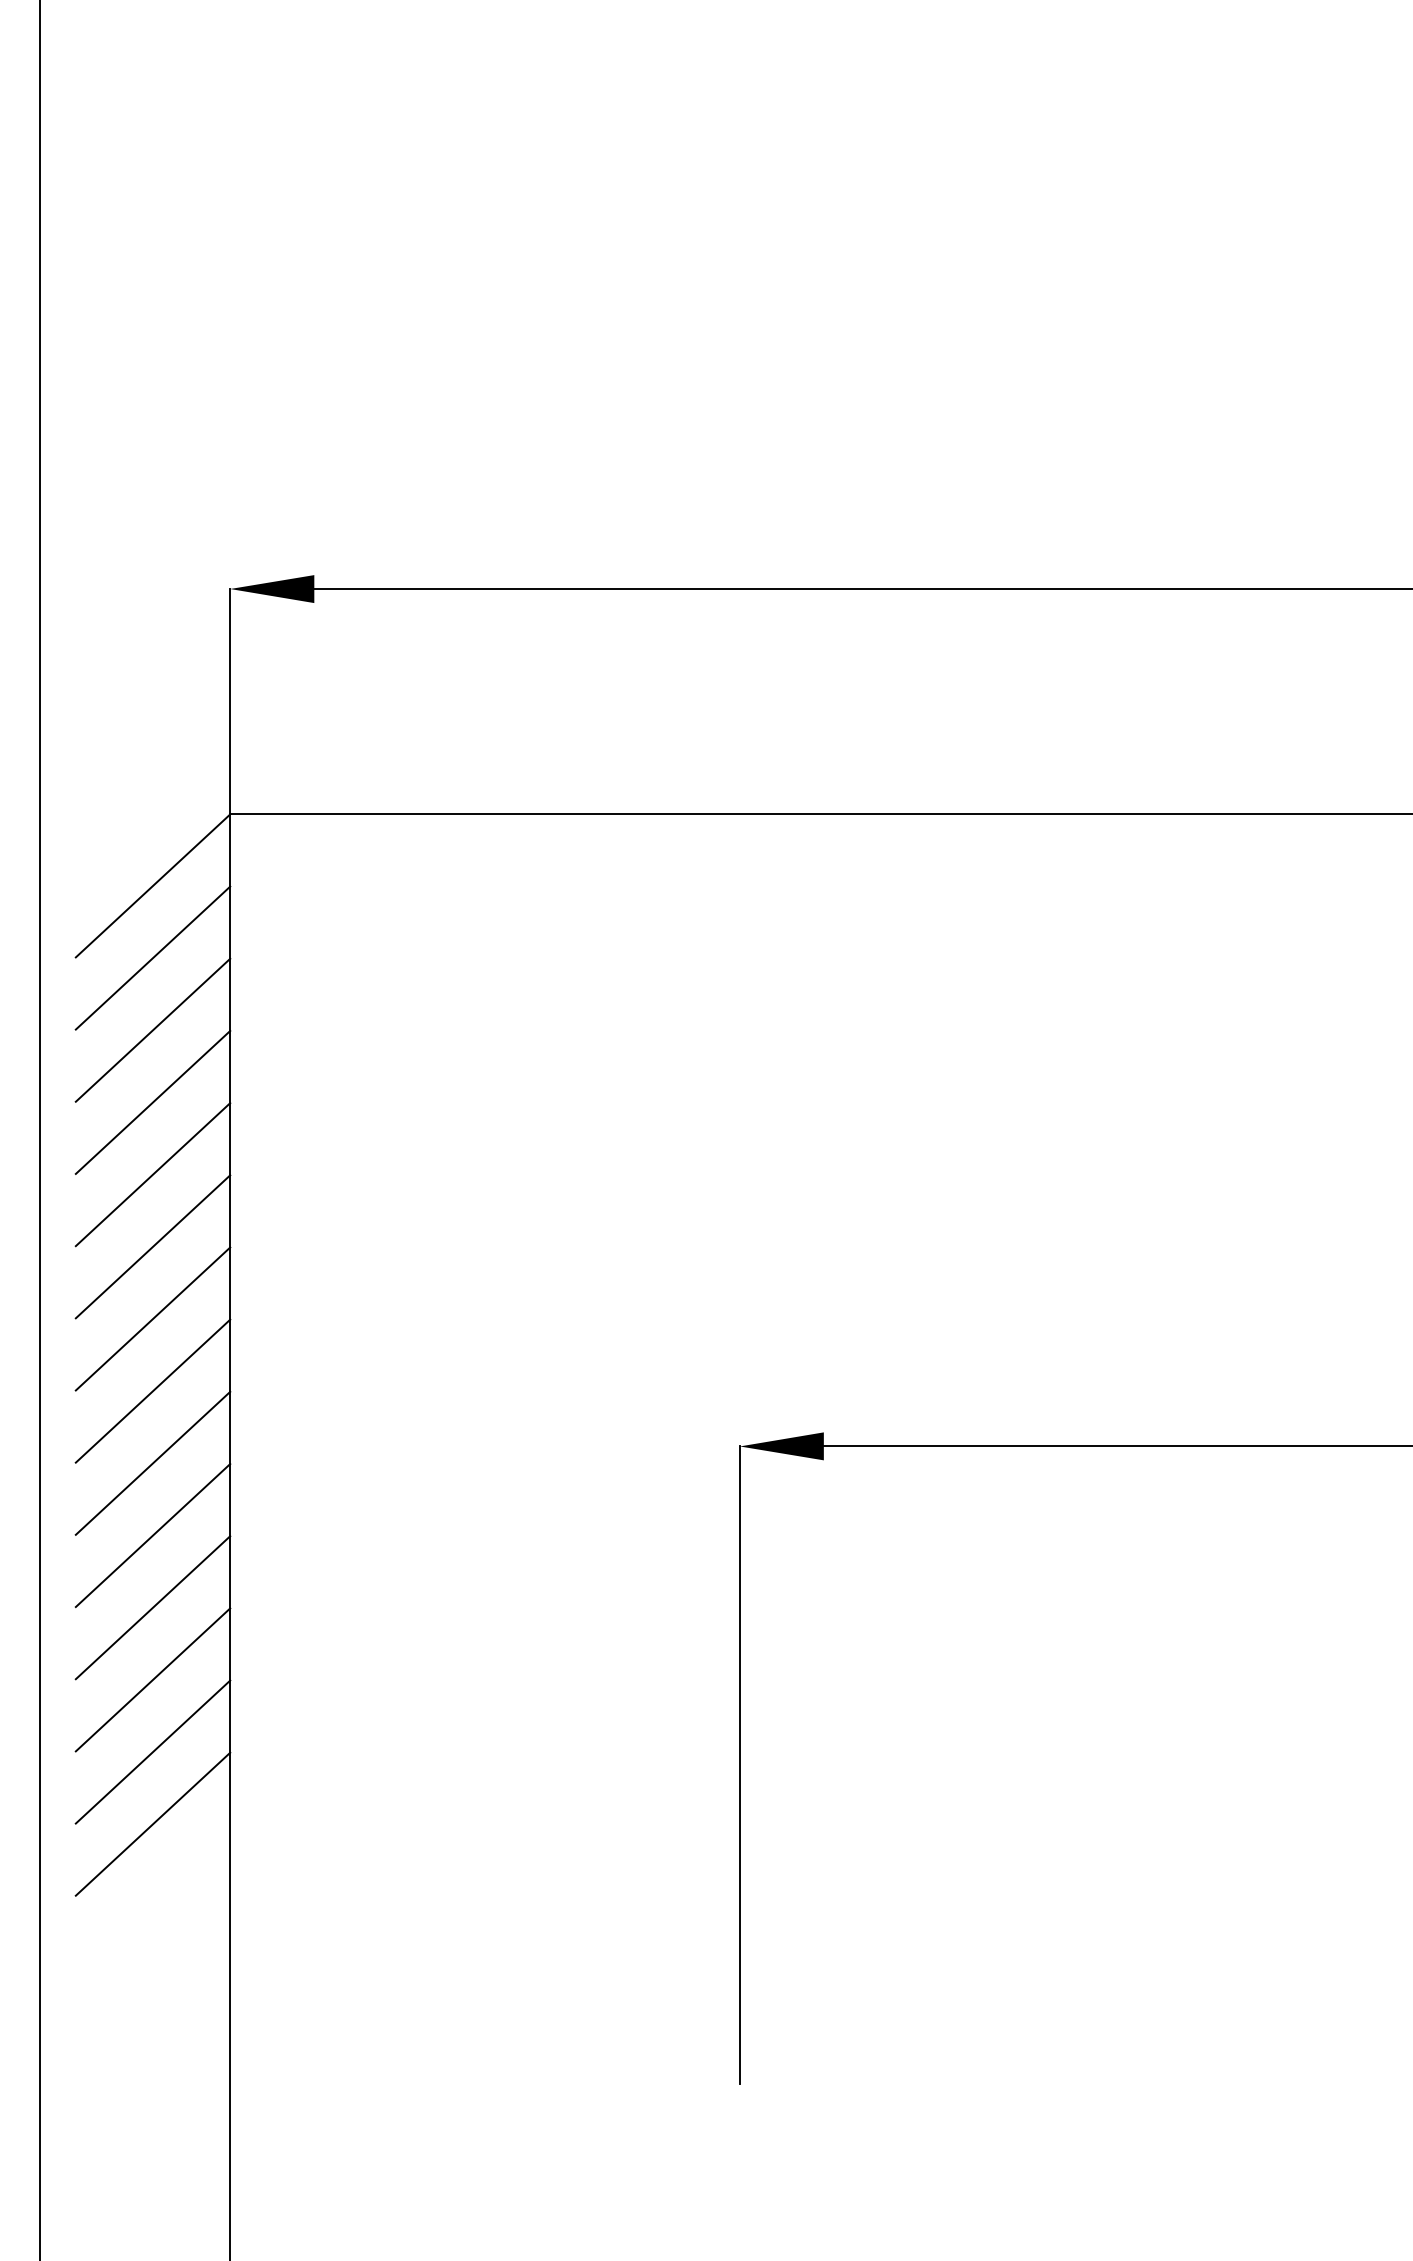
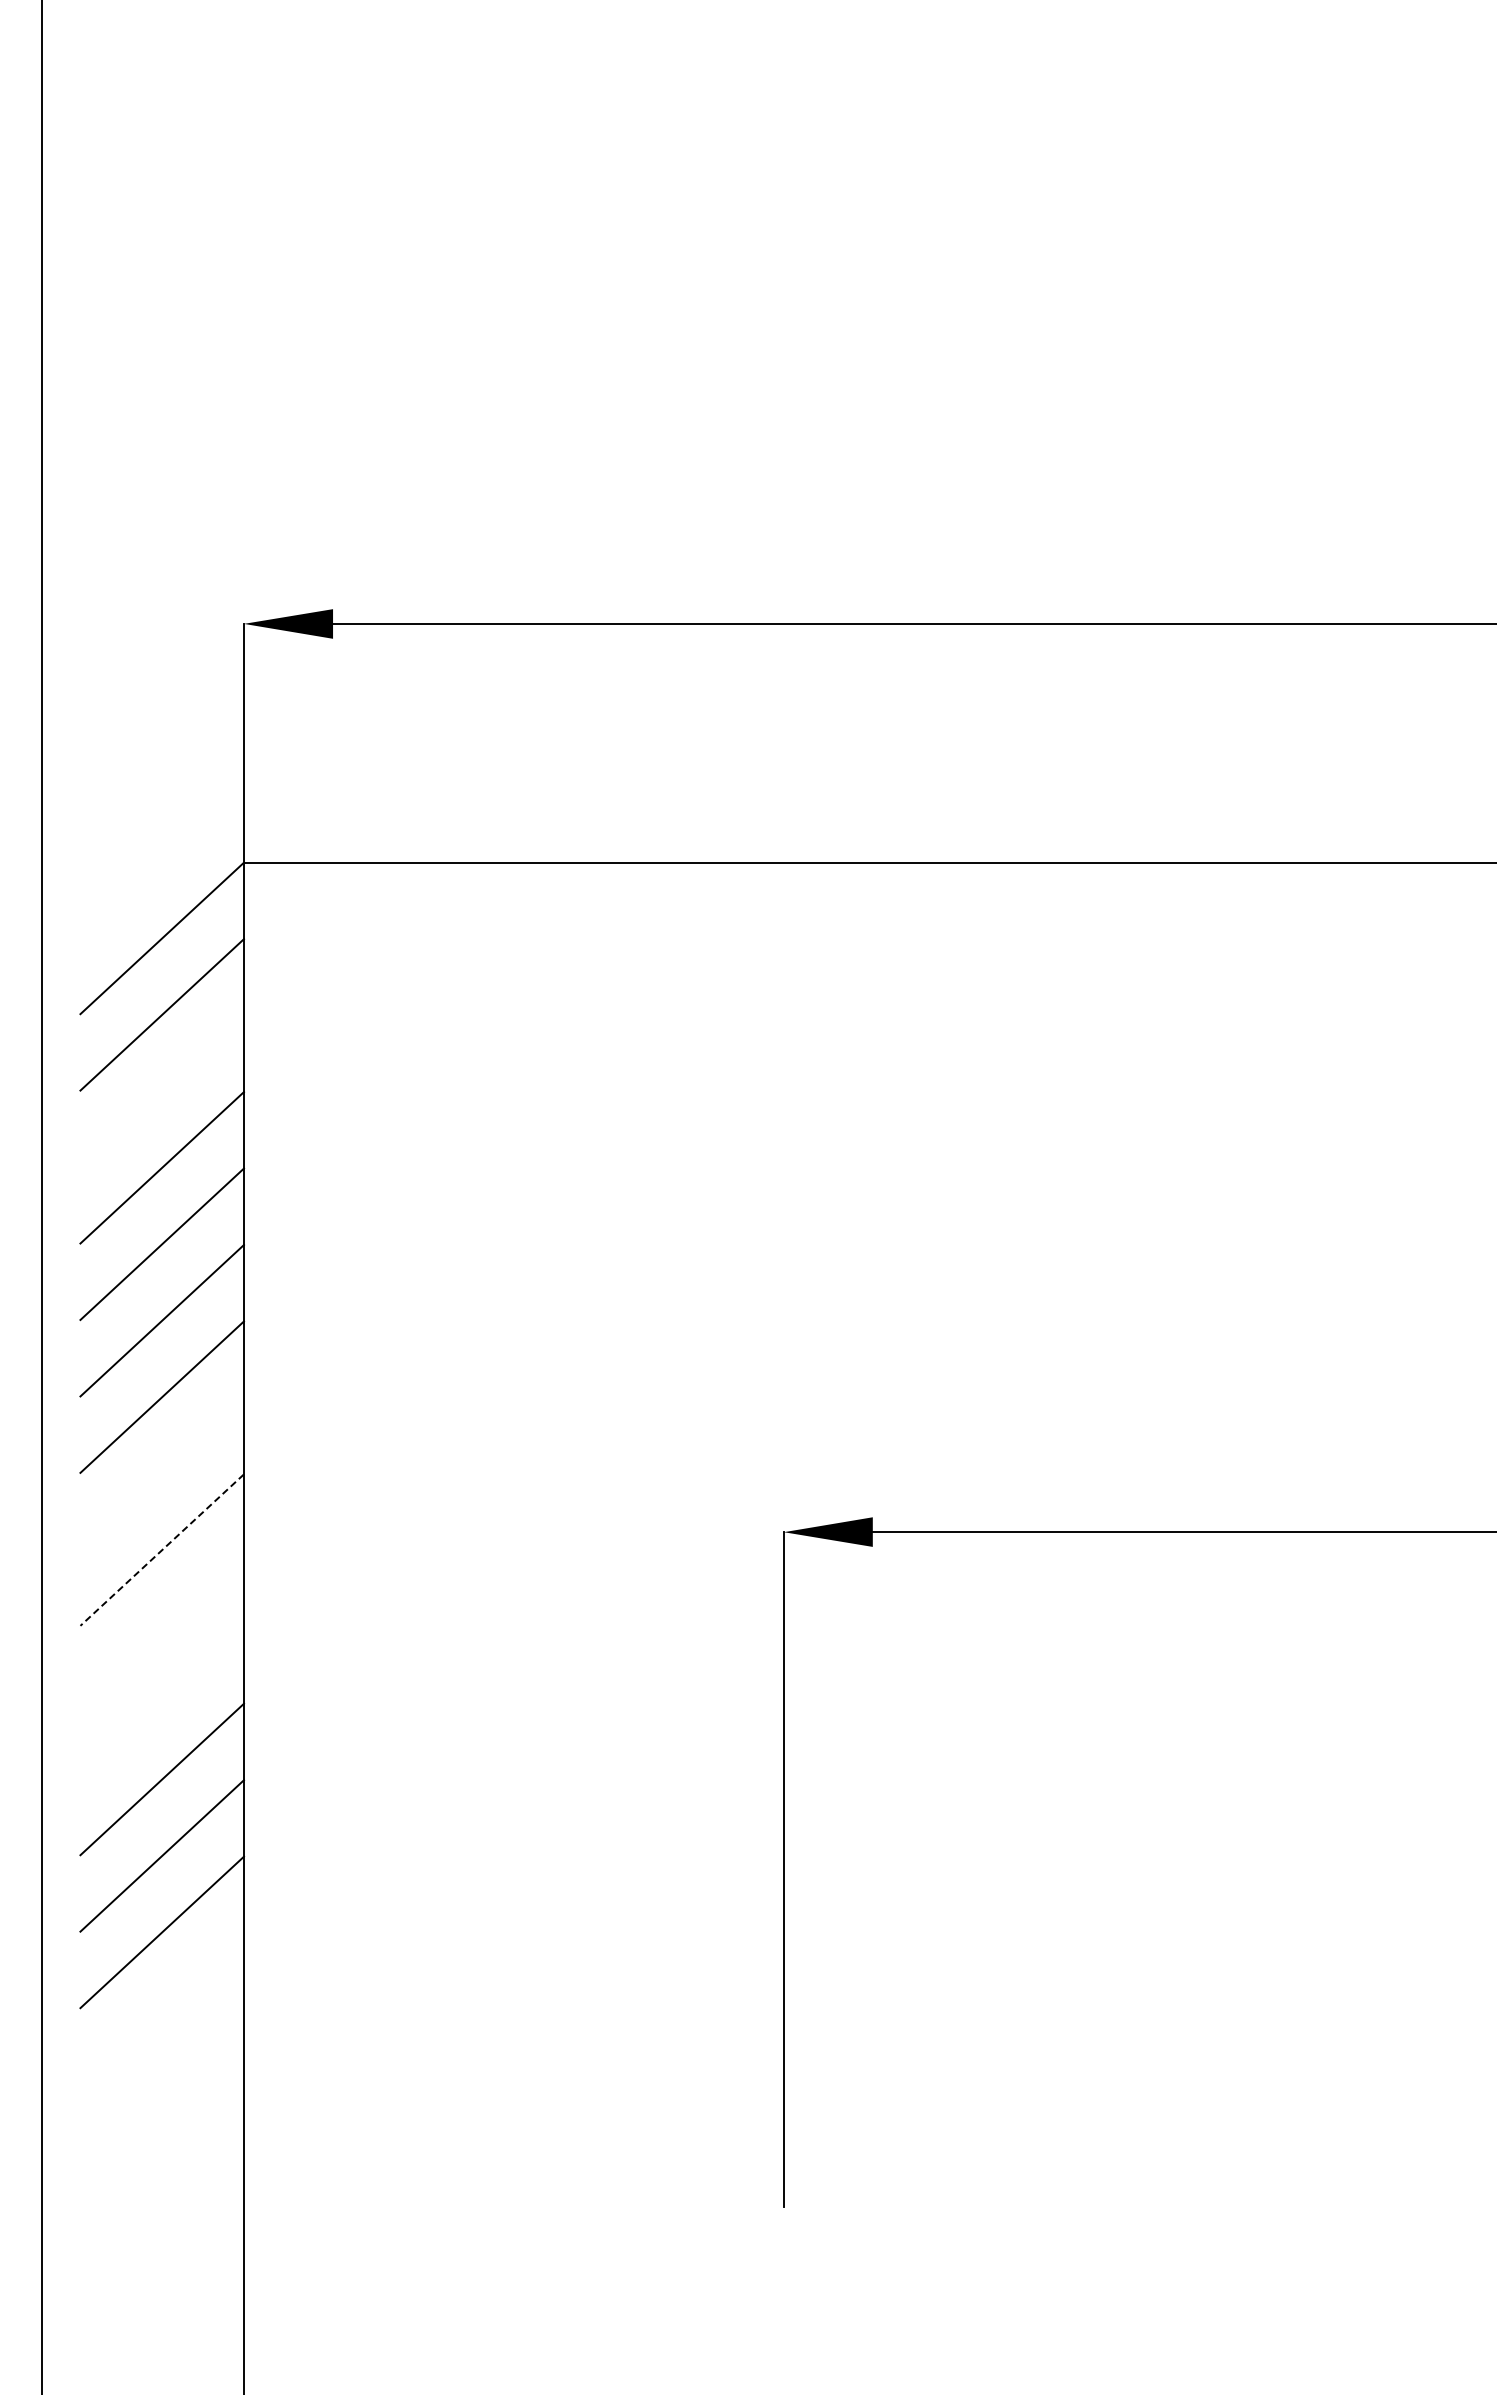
line: (152, 1030) -> (161, 1091), removed
line: (152, 1391) -> (161, 1473), removed
line: (152, 1463) -> (161, 1550), solid -> dashed
line: (152, 1535) -> (161, 1626), removed
line: (152, 1607) -> (161, 1702), removed

